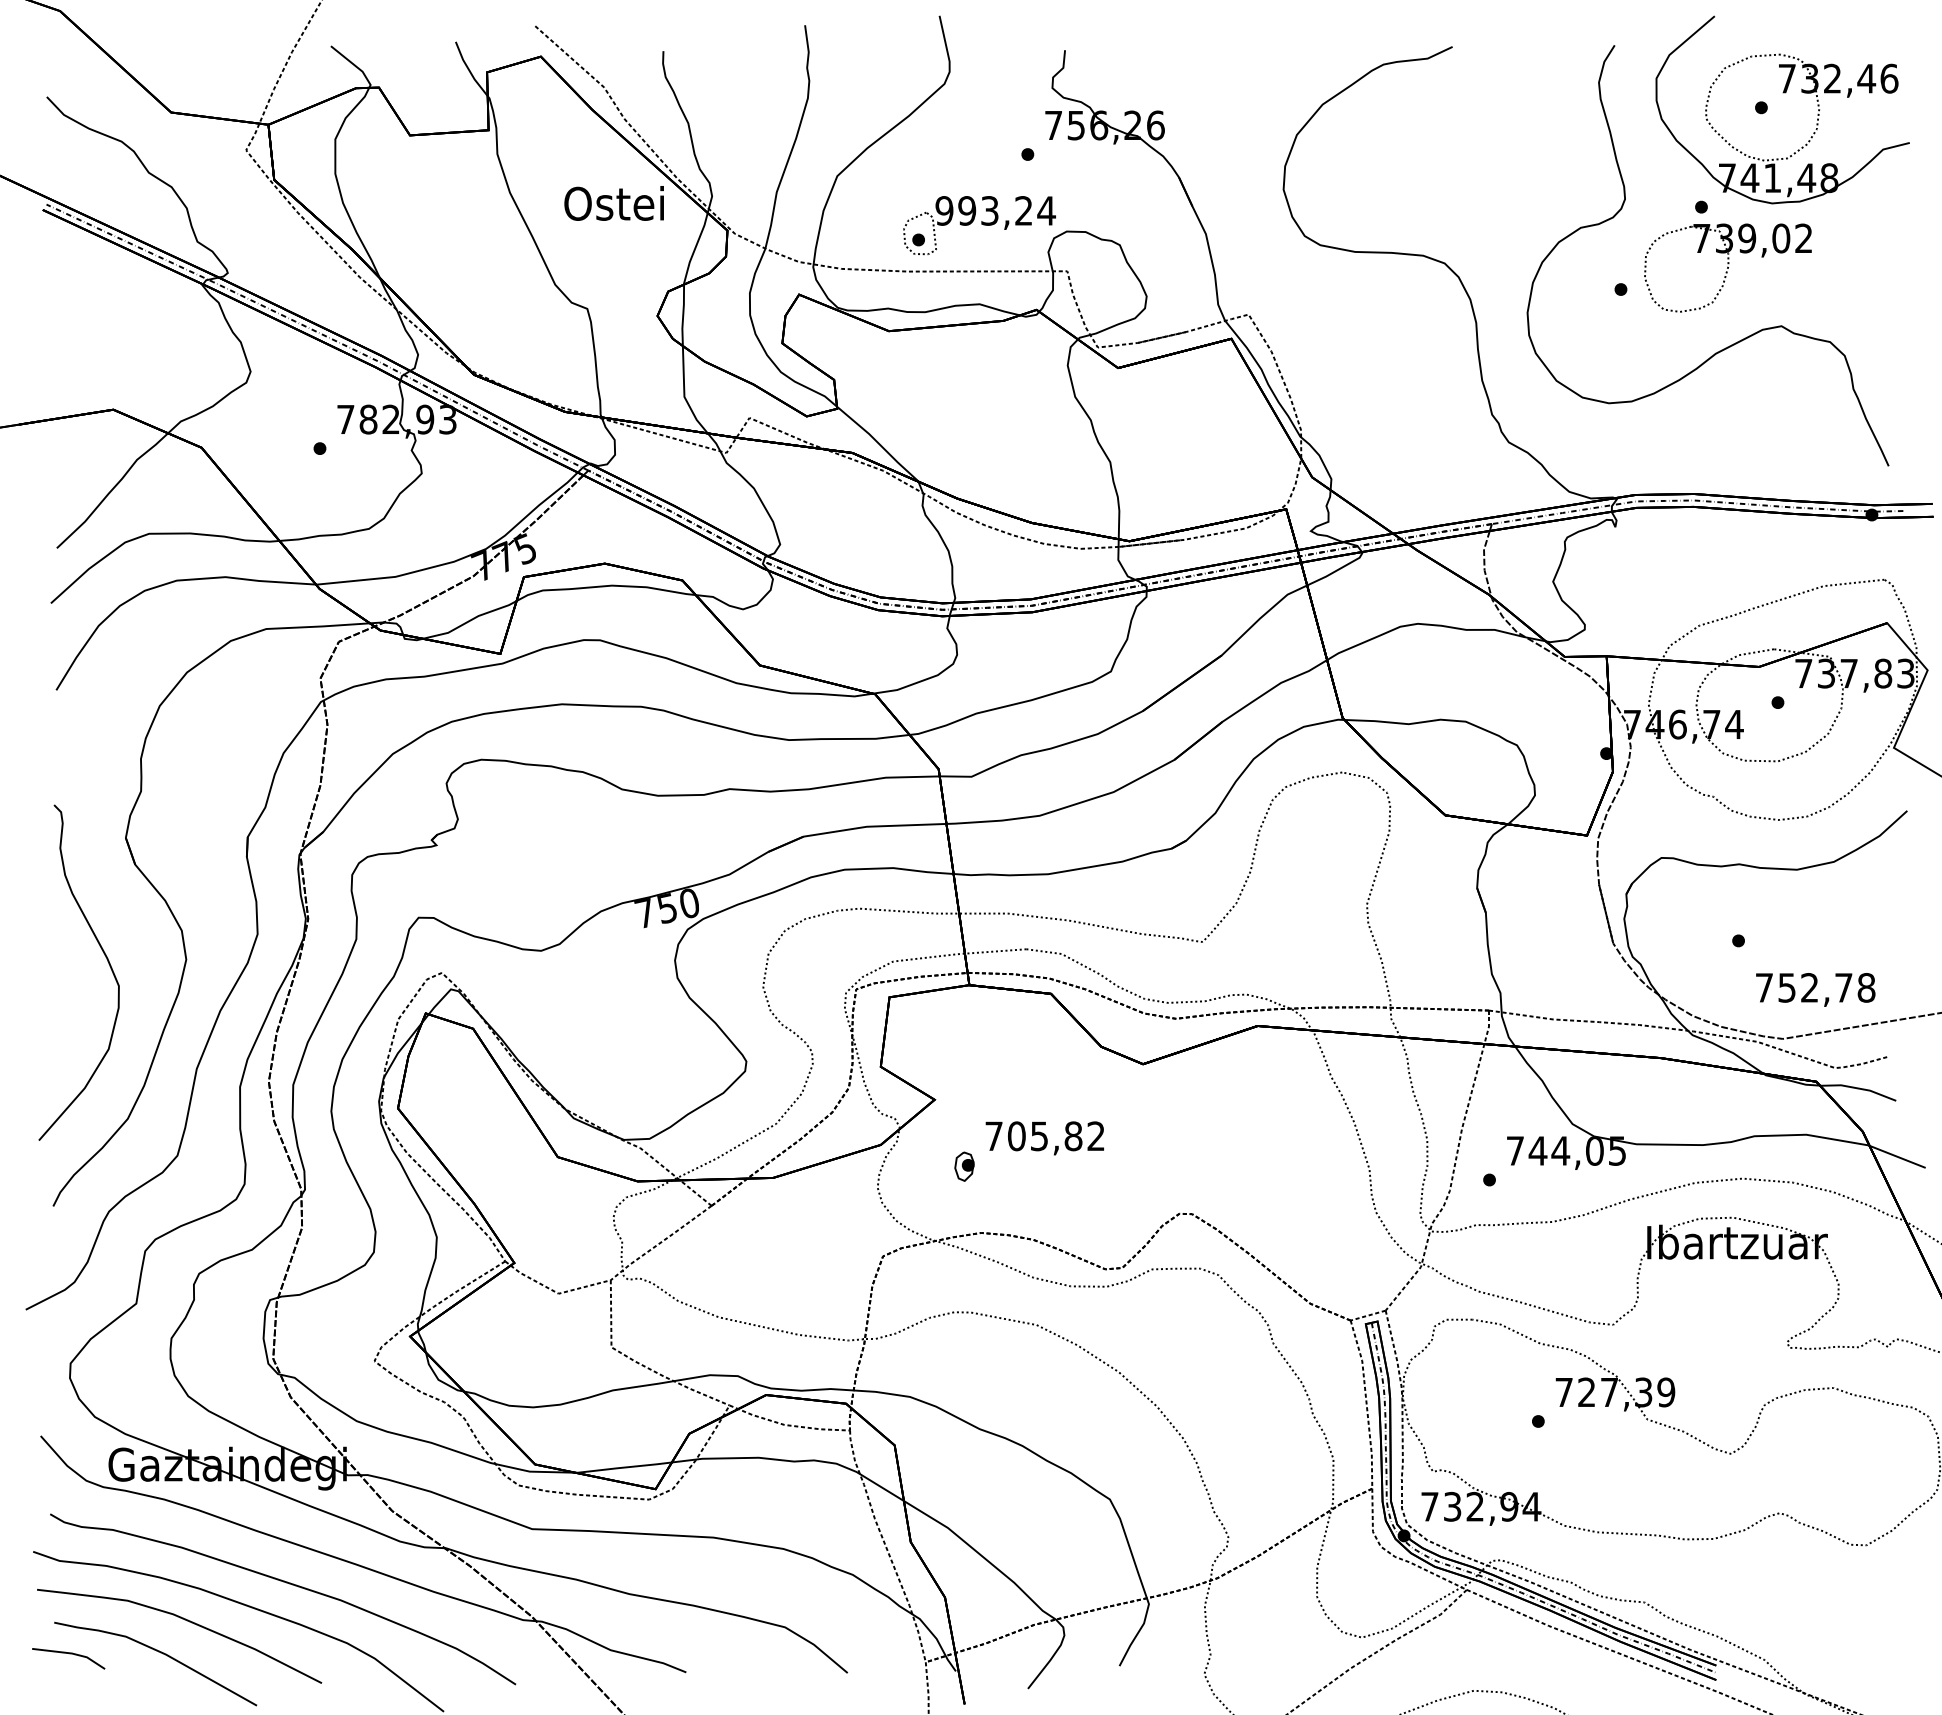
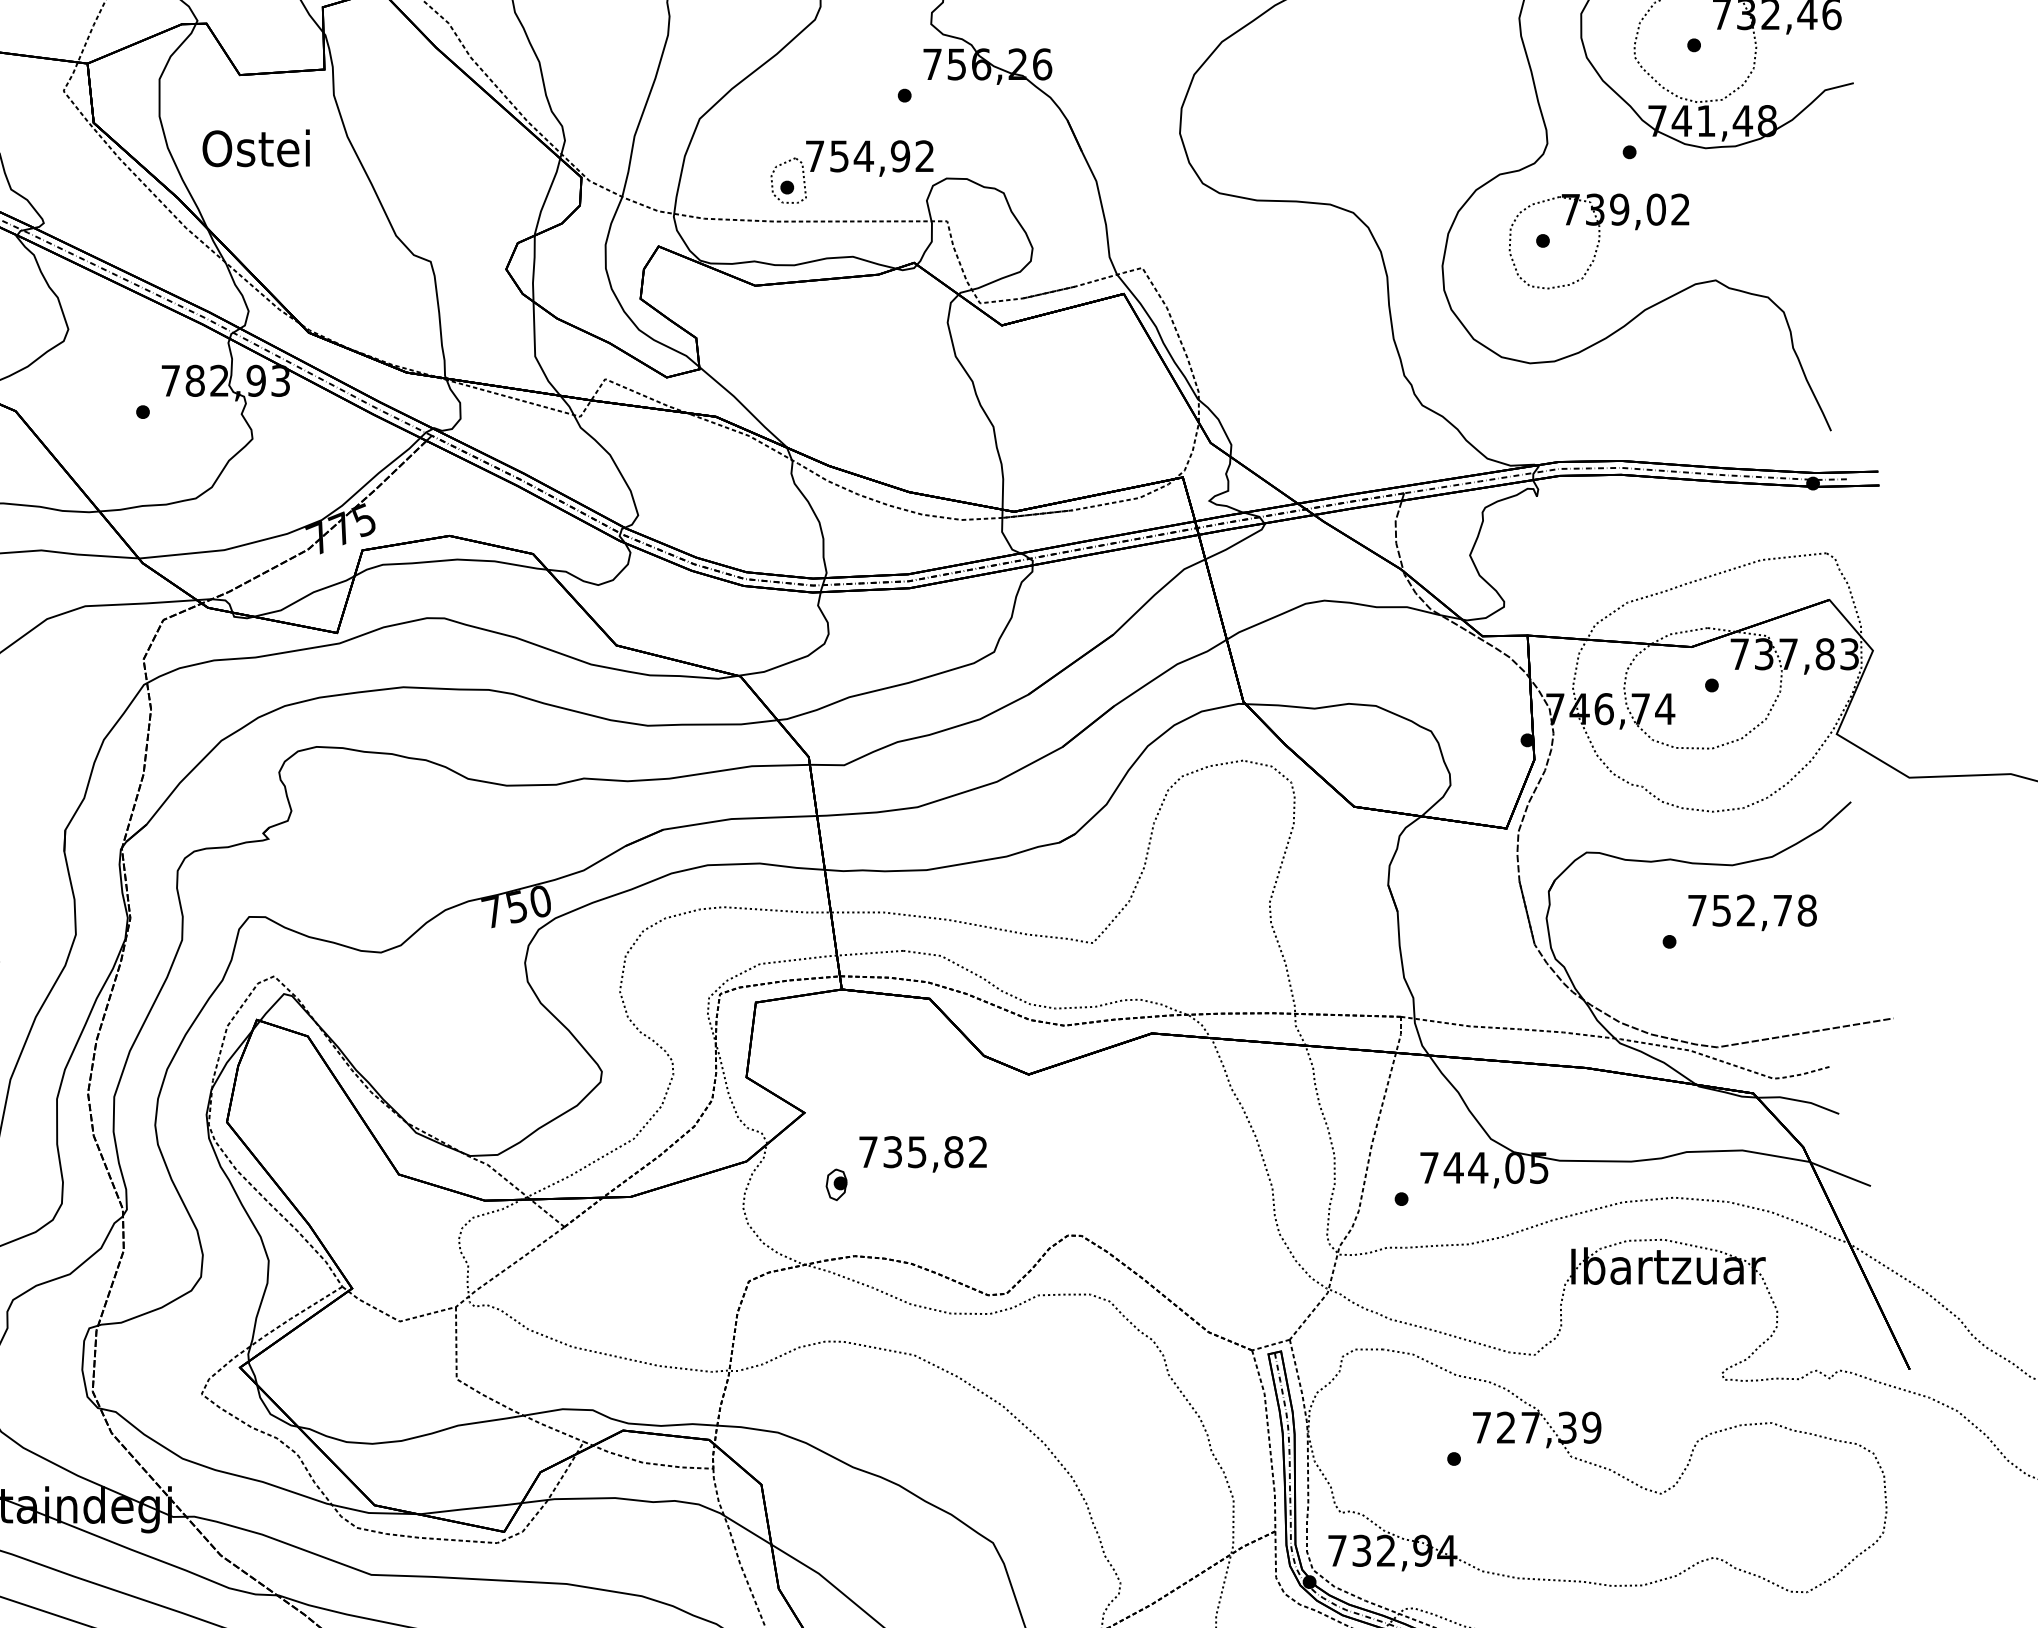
text: (613, 203) -> (255, 148), moved
text: (995, 210) -> (869, 155), 993,24 -> 754,92
part: (1727, 267) -> (1598, 240), moved
text: (1815, 989) -> (1752, 912), moved
text: (1016, 1136) -> (892, 1152), 705,82 -> 735,82

